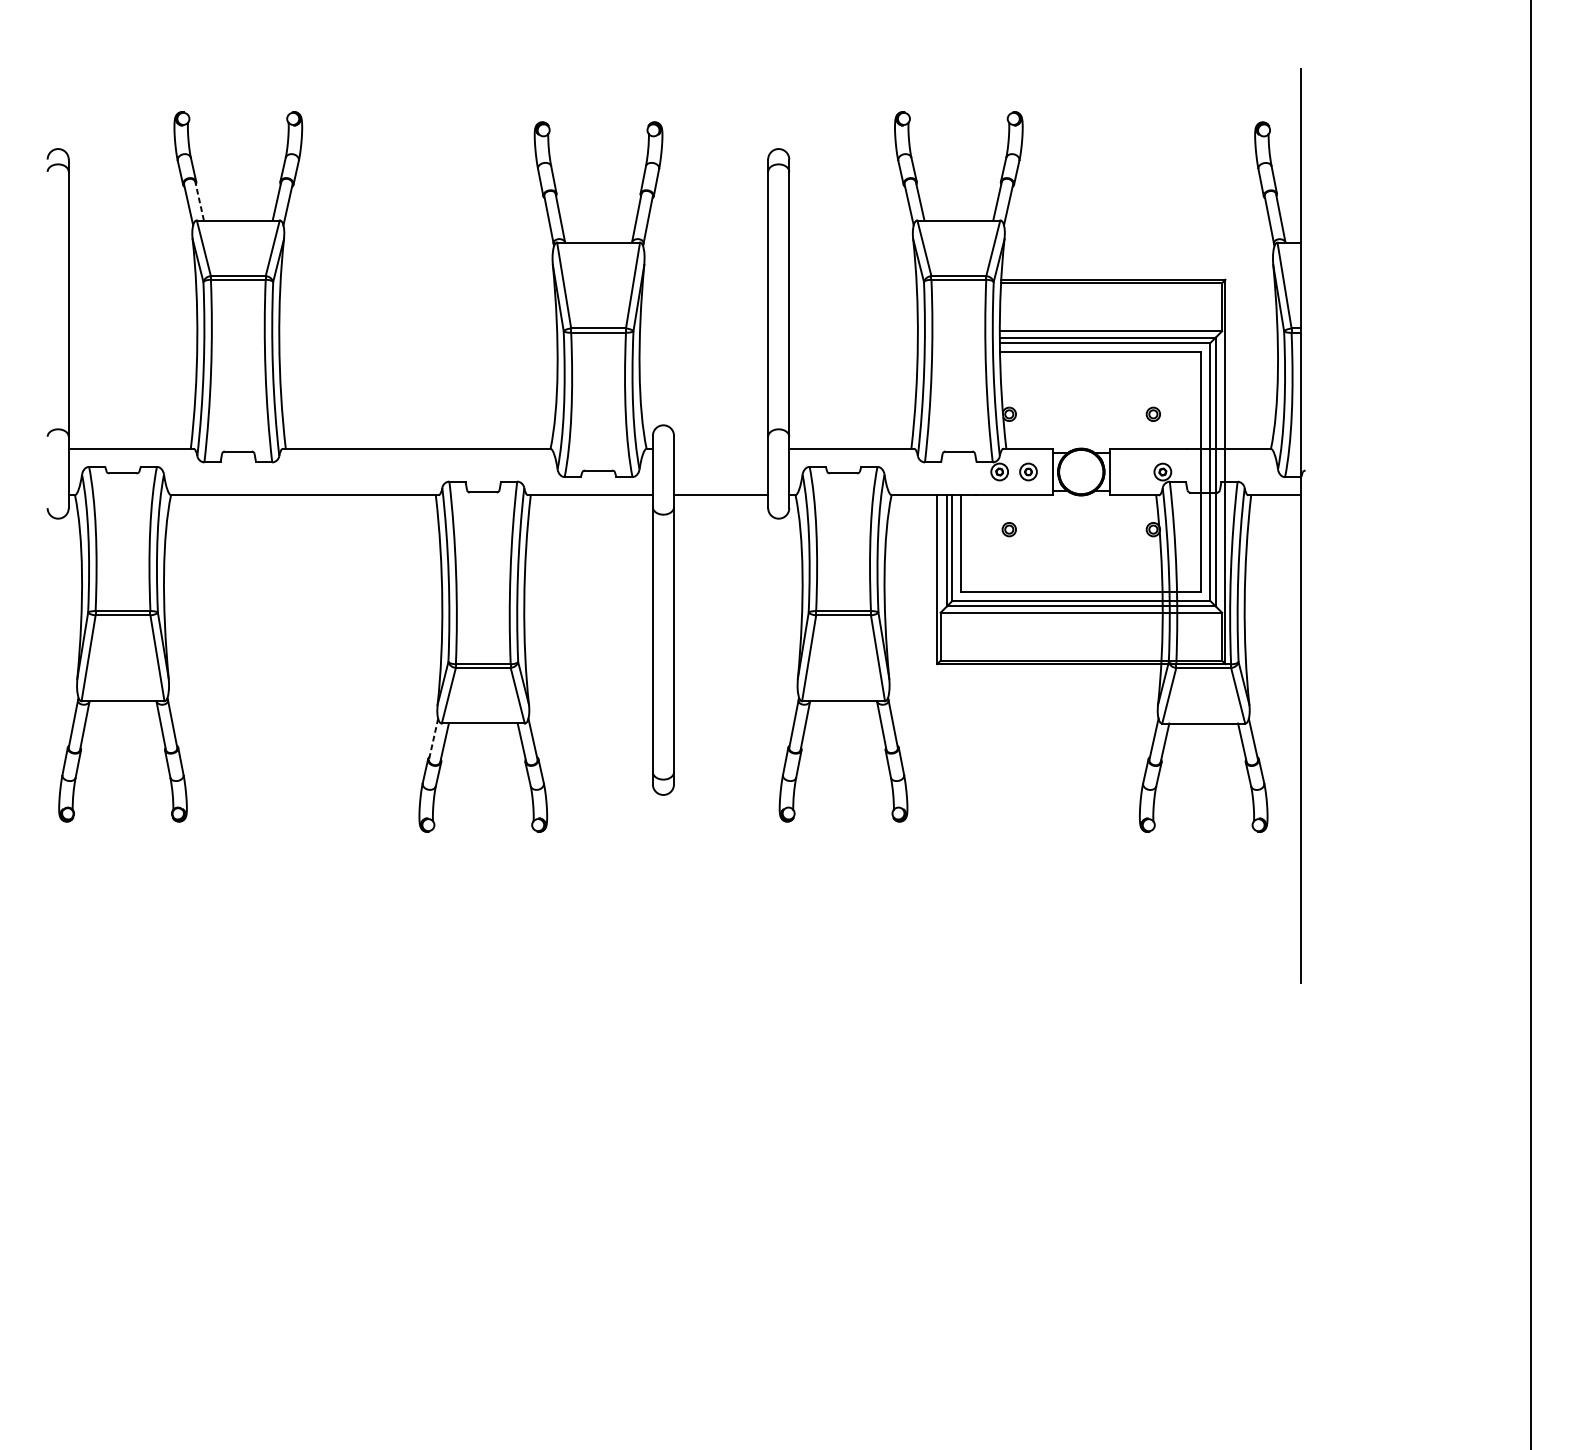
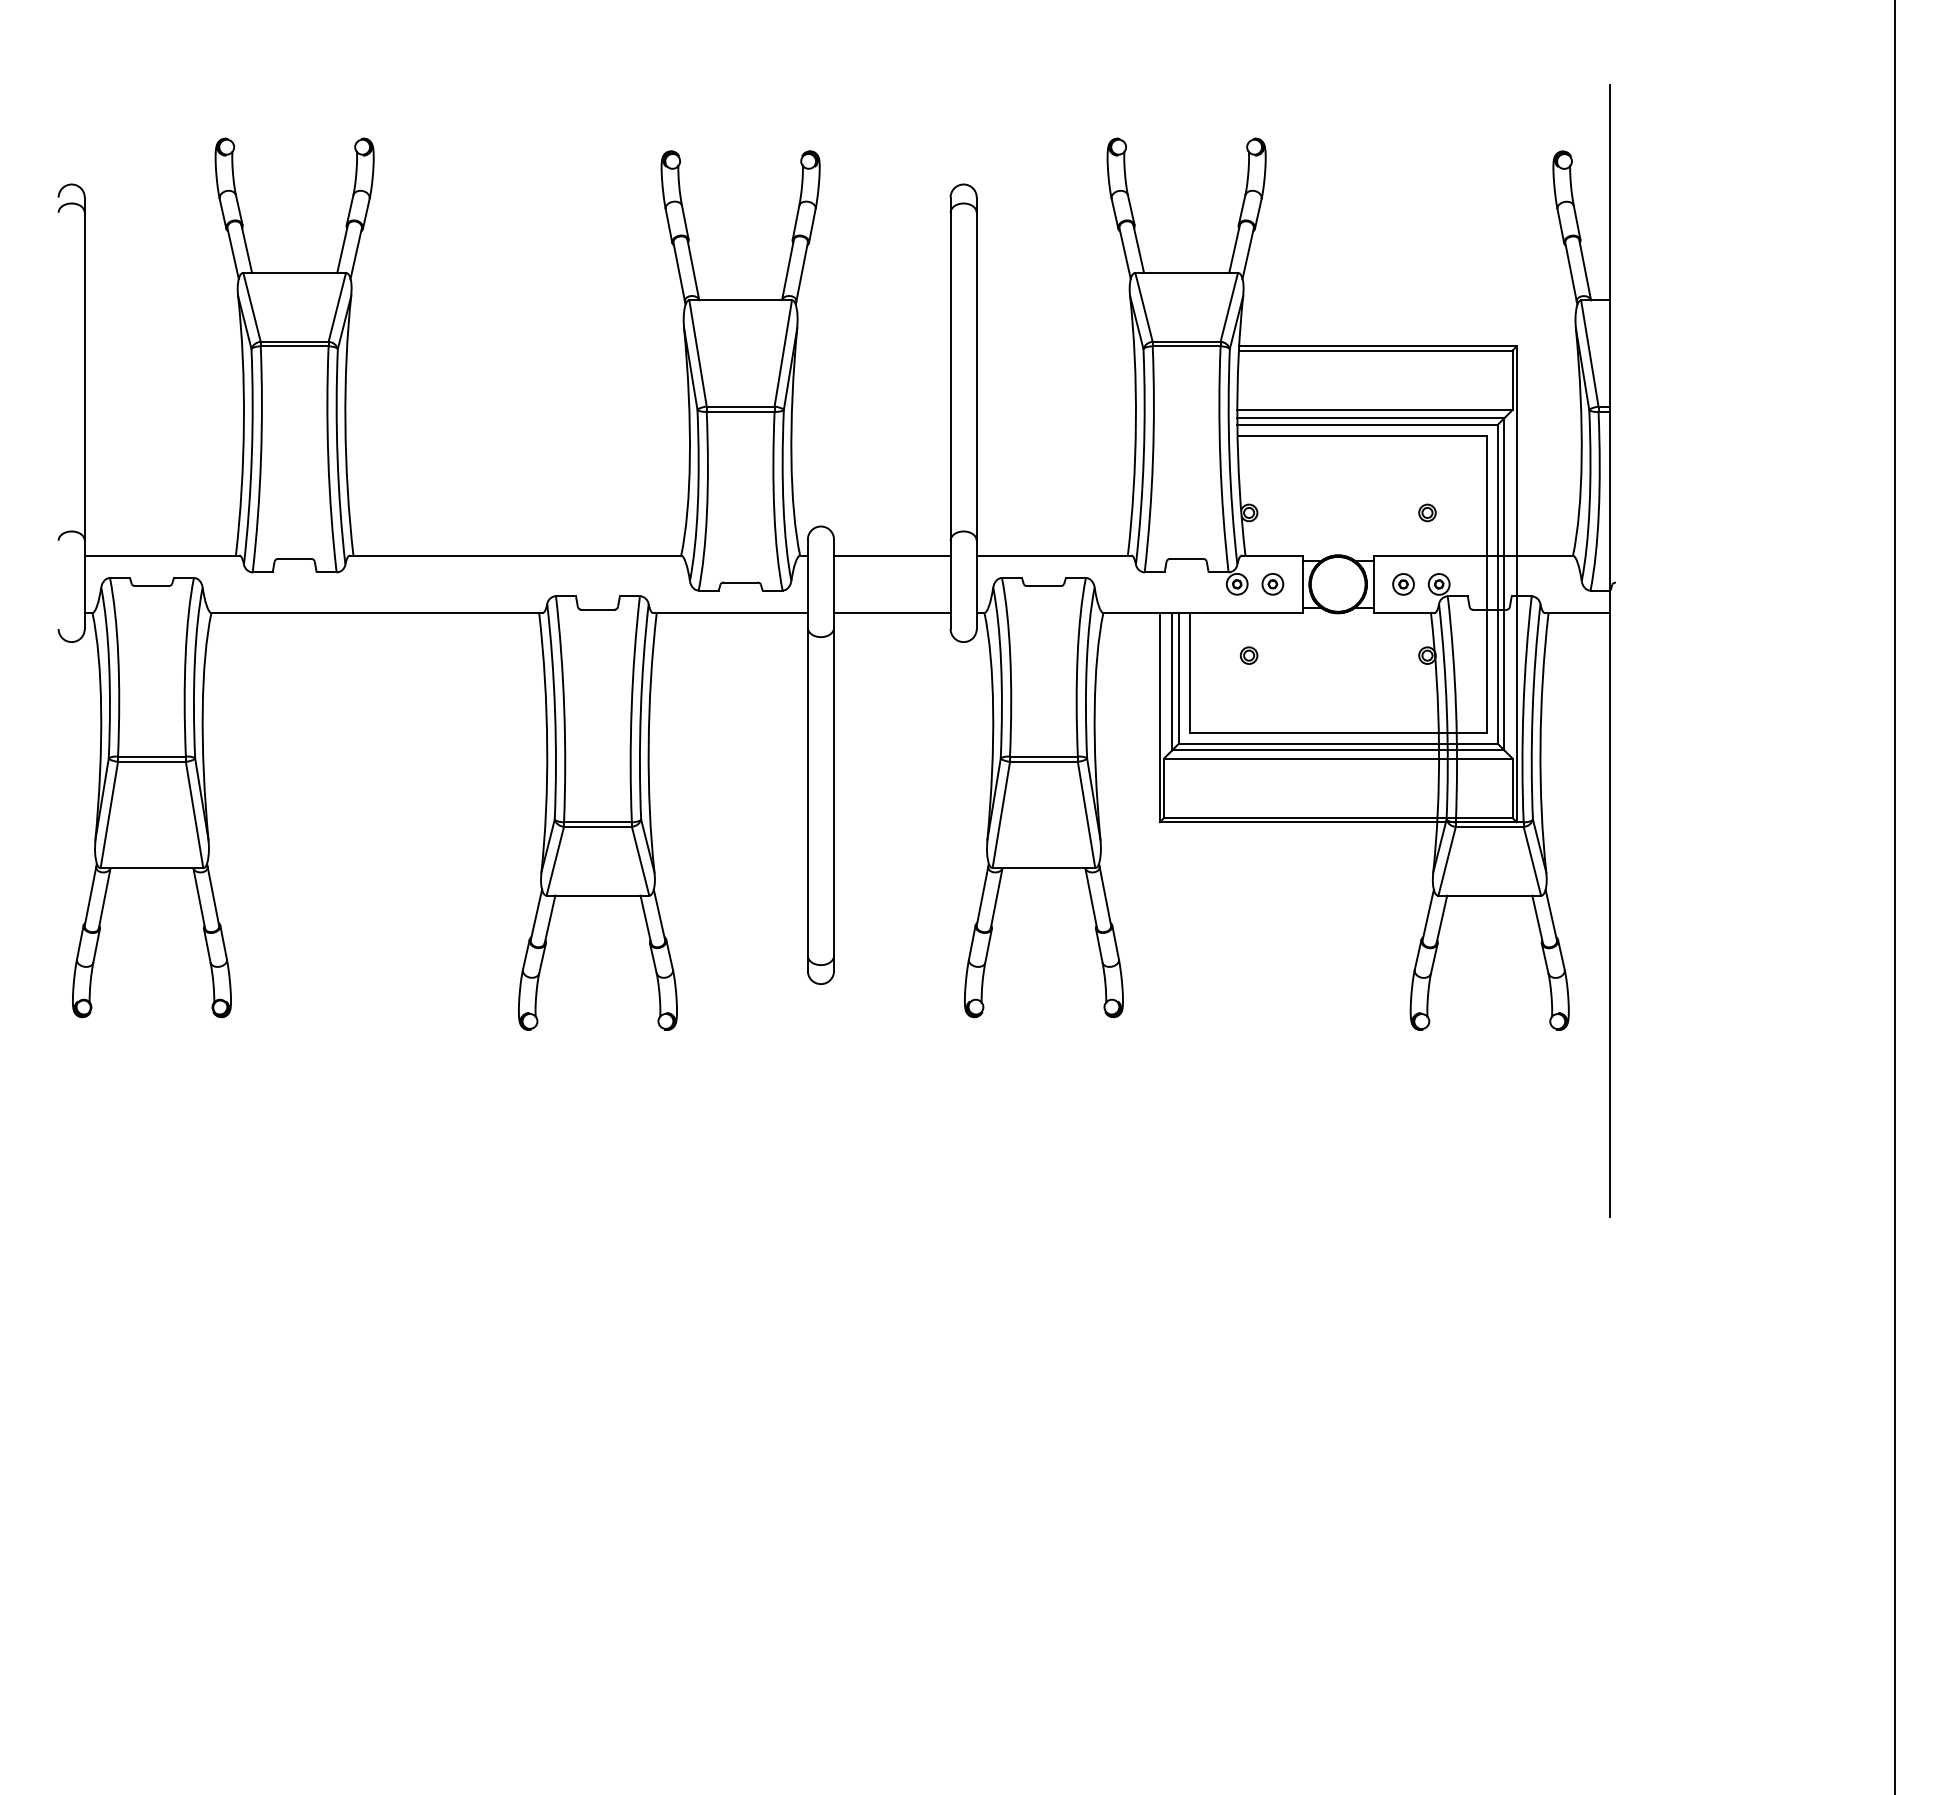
line: (199, 200) -> (246, 248), dashed -> solid
line: (721, 448) -> (892, 555), added
part: (1134, 472) -> (1403, 584), added
line: (433, 738) -> (536, 914), dashed -> solid

